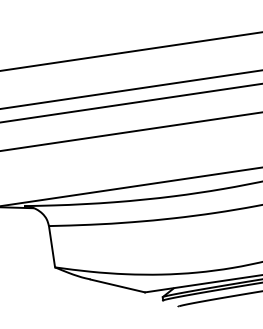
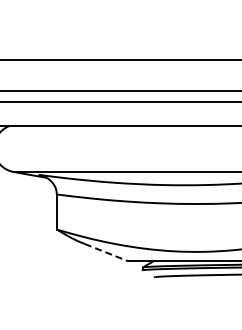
line: (117, 285) -> (106, 252), solid -> dashed

